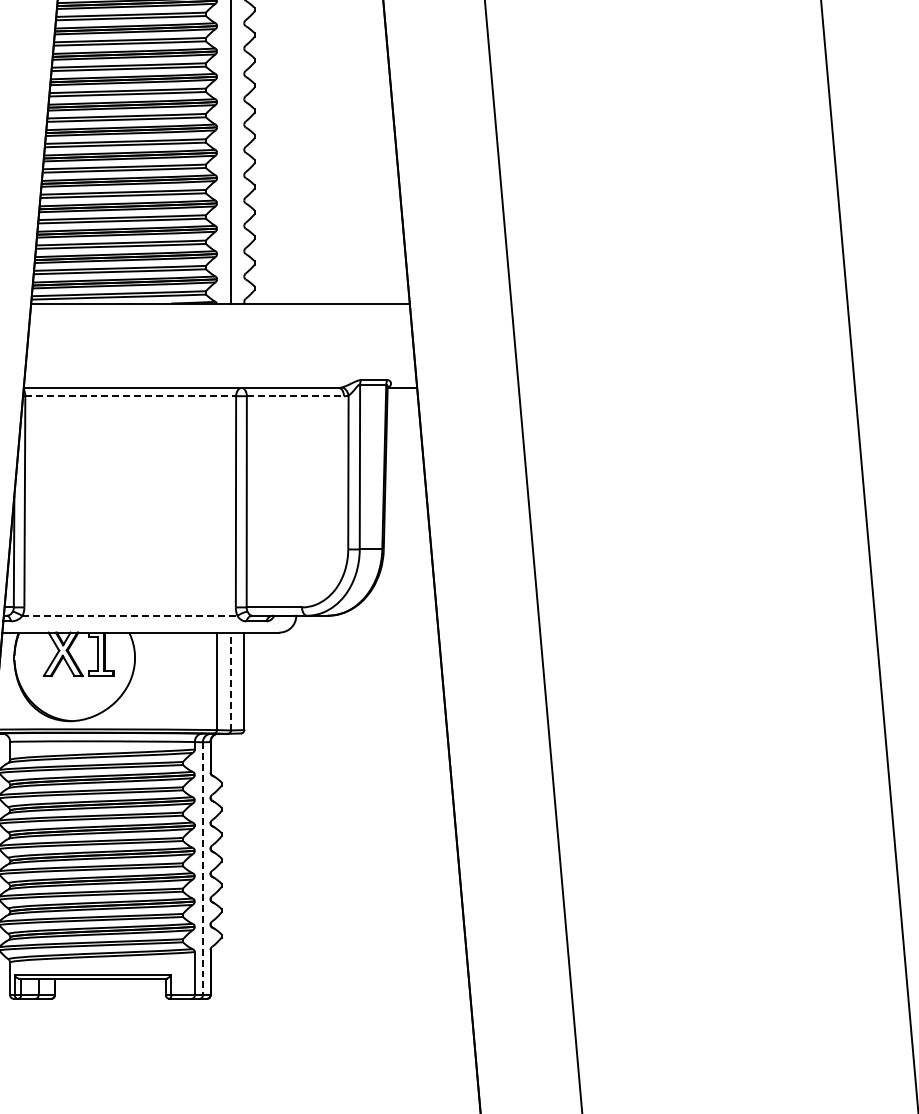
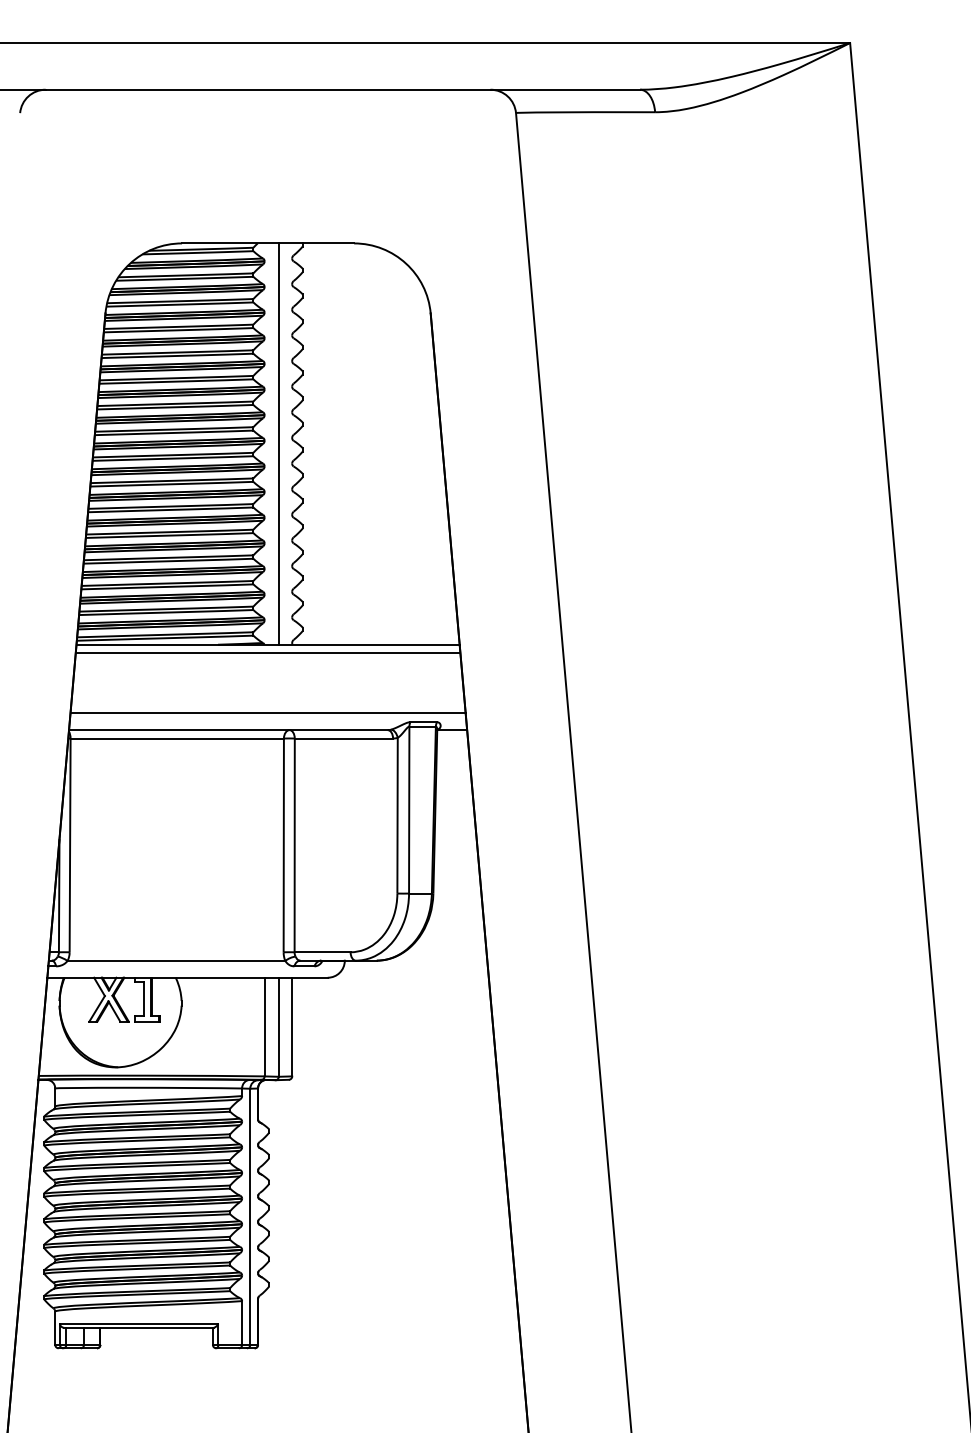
line: (219, 312) -> (267, 653), added
line: (219, 371) -> (267, 713), added
line: (130, 396) -> (177, 738), dashed -> solid
line: (295, 396) -> (344, 738), dashed -> solid
line: (129, 615) -> (176, 960), dashed -> solid
line: (230, 681) -> (278, 1027), dashed -> solid
line: (203, 869) -> (250, 1217), dashed -> solid

